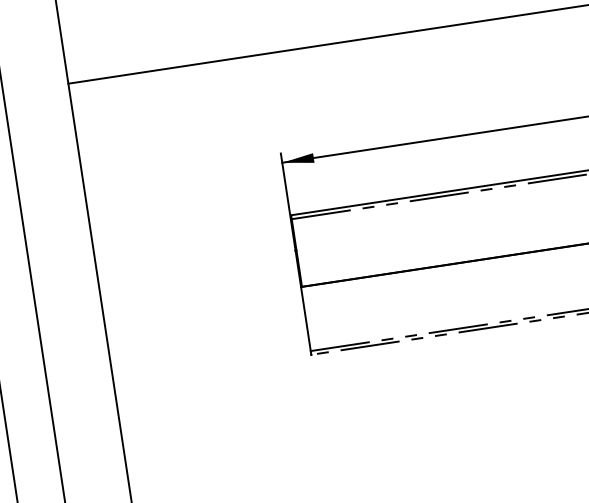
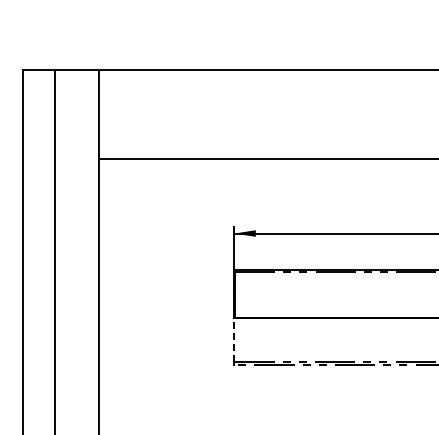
line: (306, 319) -> (234, 340), solid -> dashed

